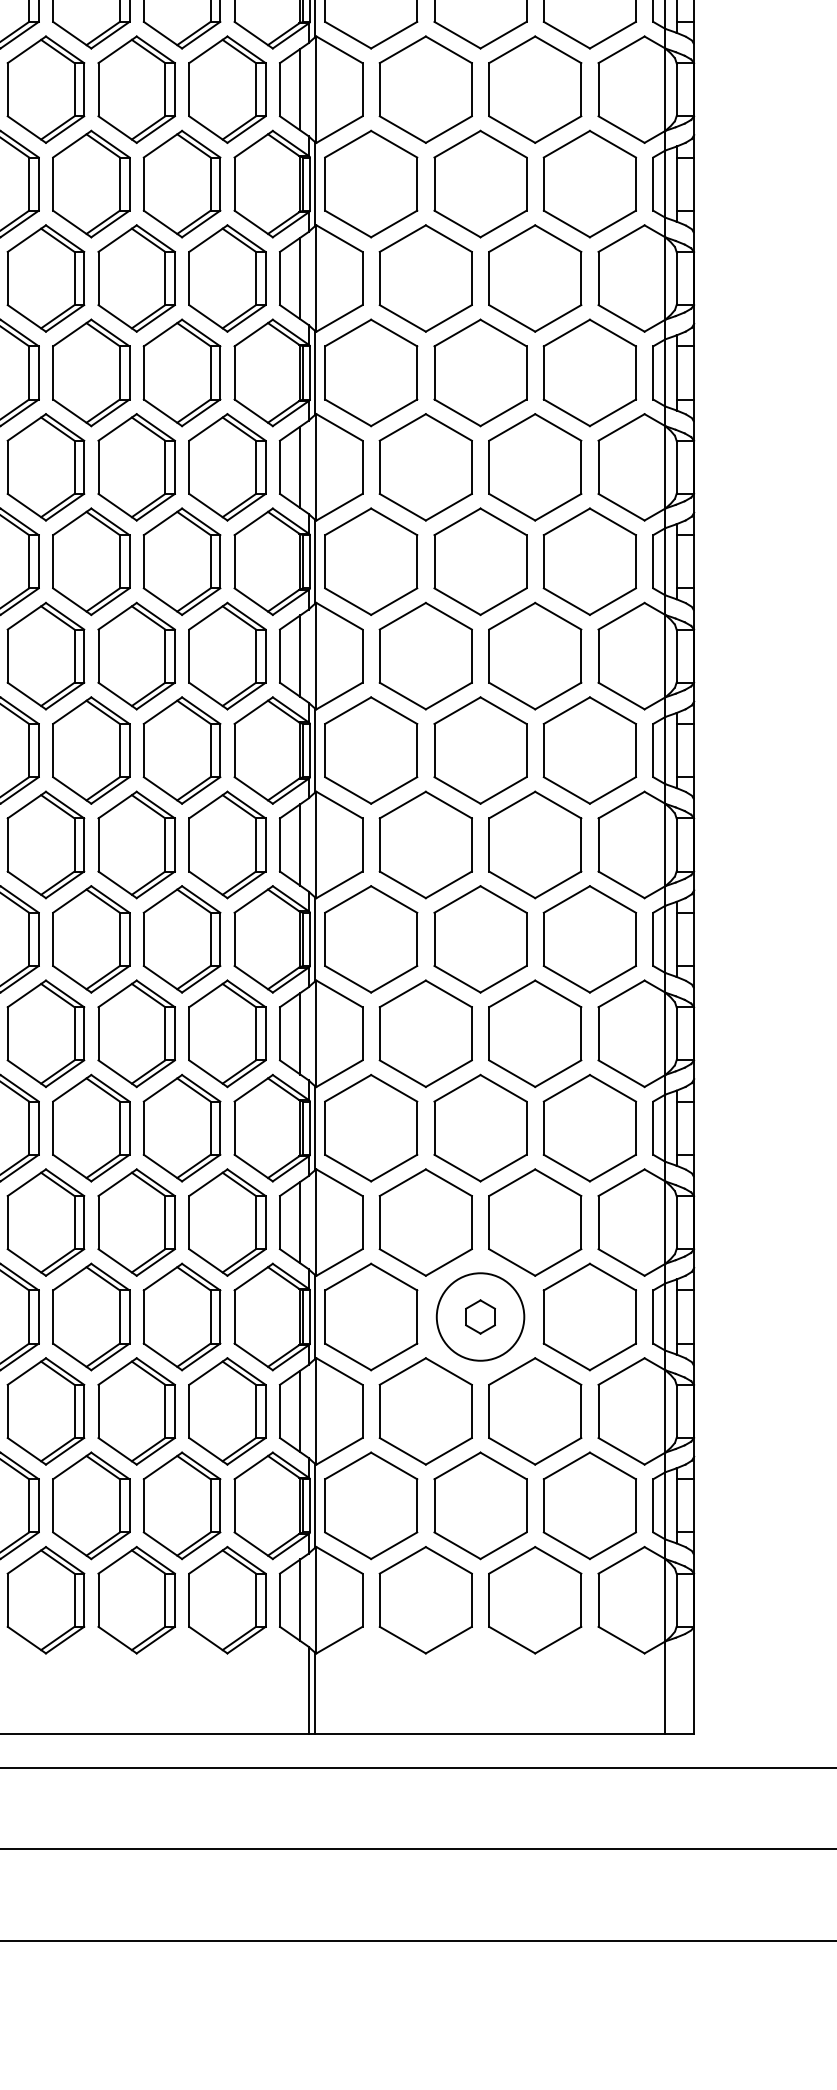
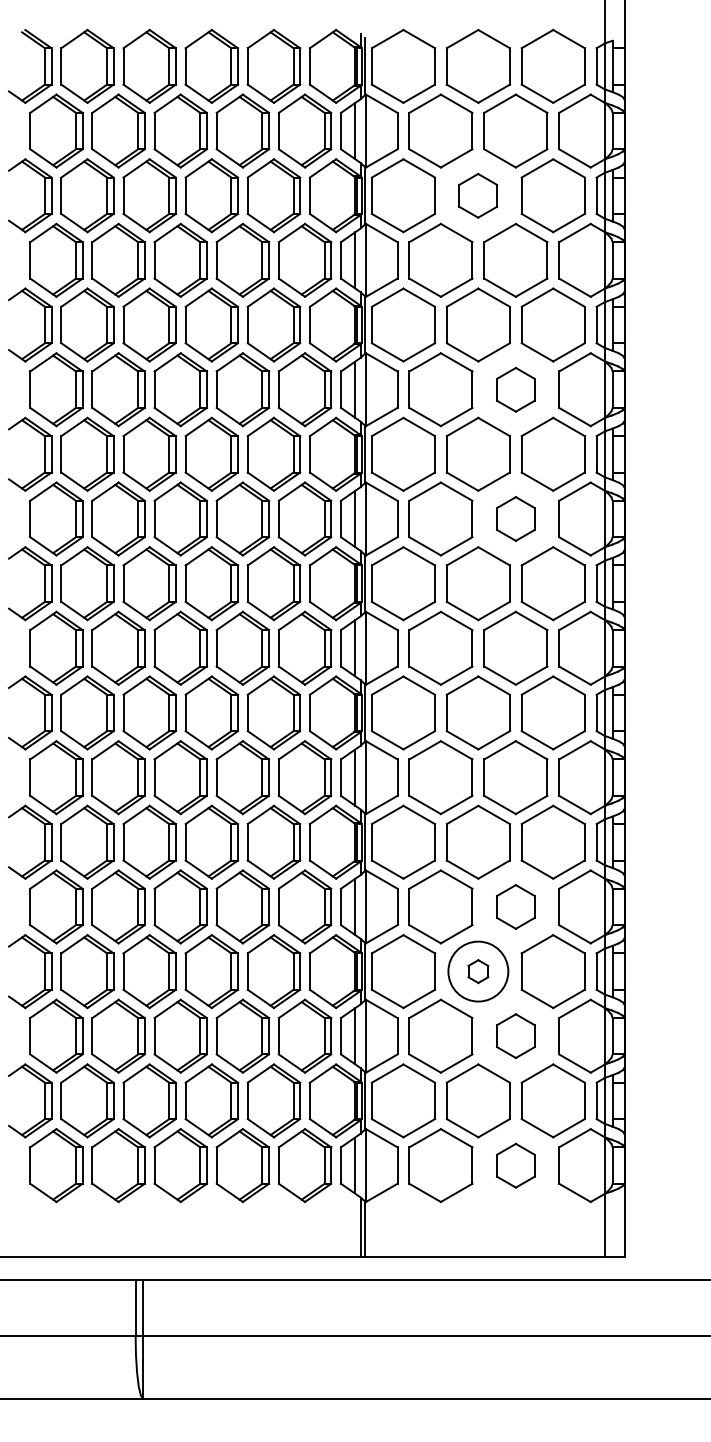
part: (479, 183) -> (477, 195), size x0.6
part: (534, 467) -> (515, 389), size x0.6
part: (534, 655) -> (515, 518), size x0.6
part: (534, 1221) -> (515, 906), size x0.6
part: (534, 1410) -> (515, 1035), size x0.6
part: (534, 1600) -> (515, 1165), size x0.6

